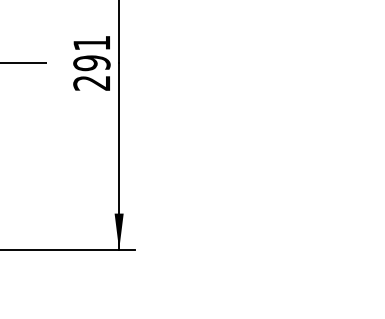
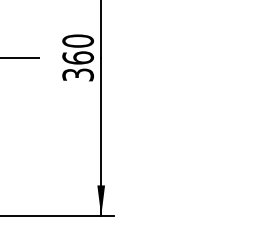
text: (91, 62) -> (77, 57), 291 -> 360

